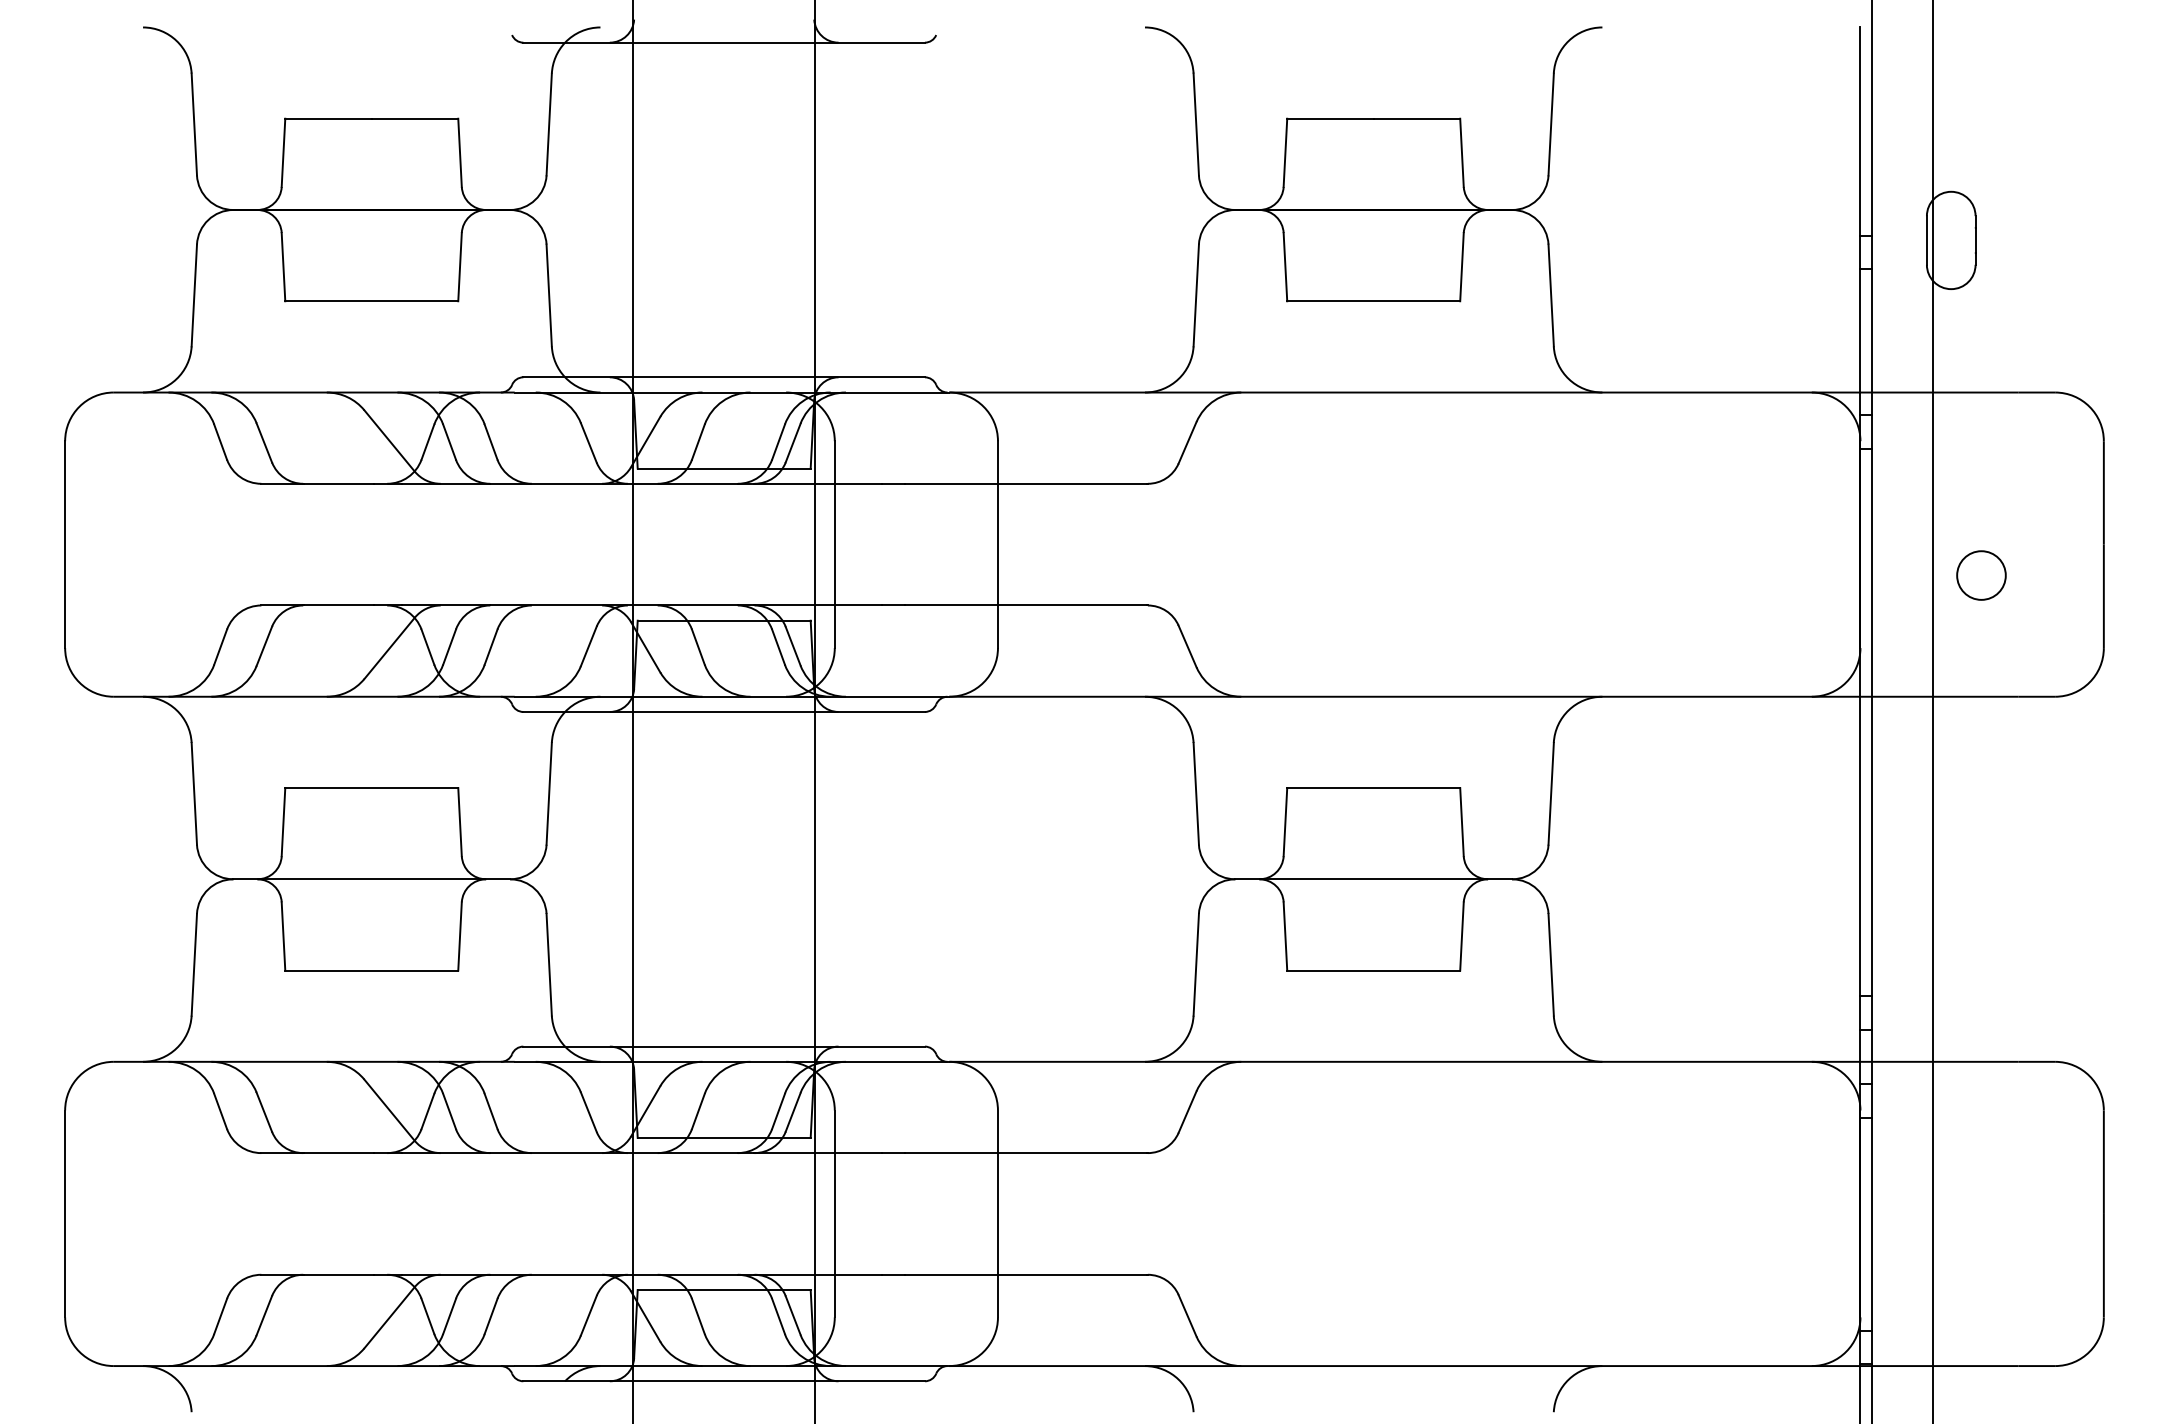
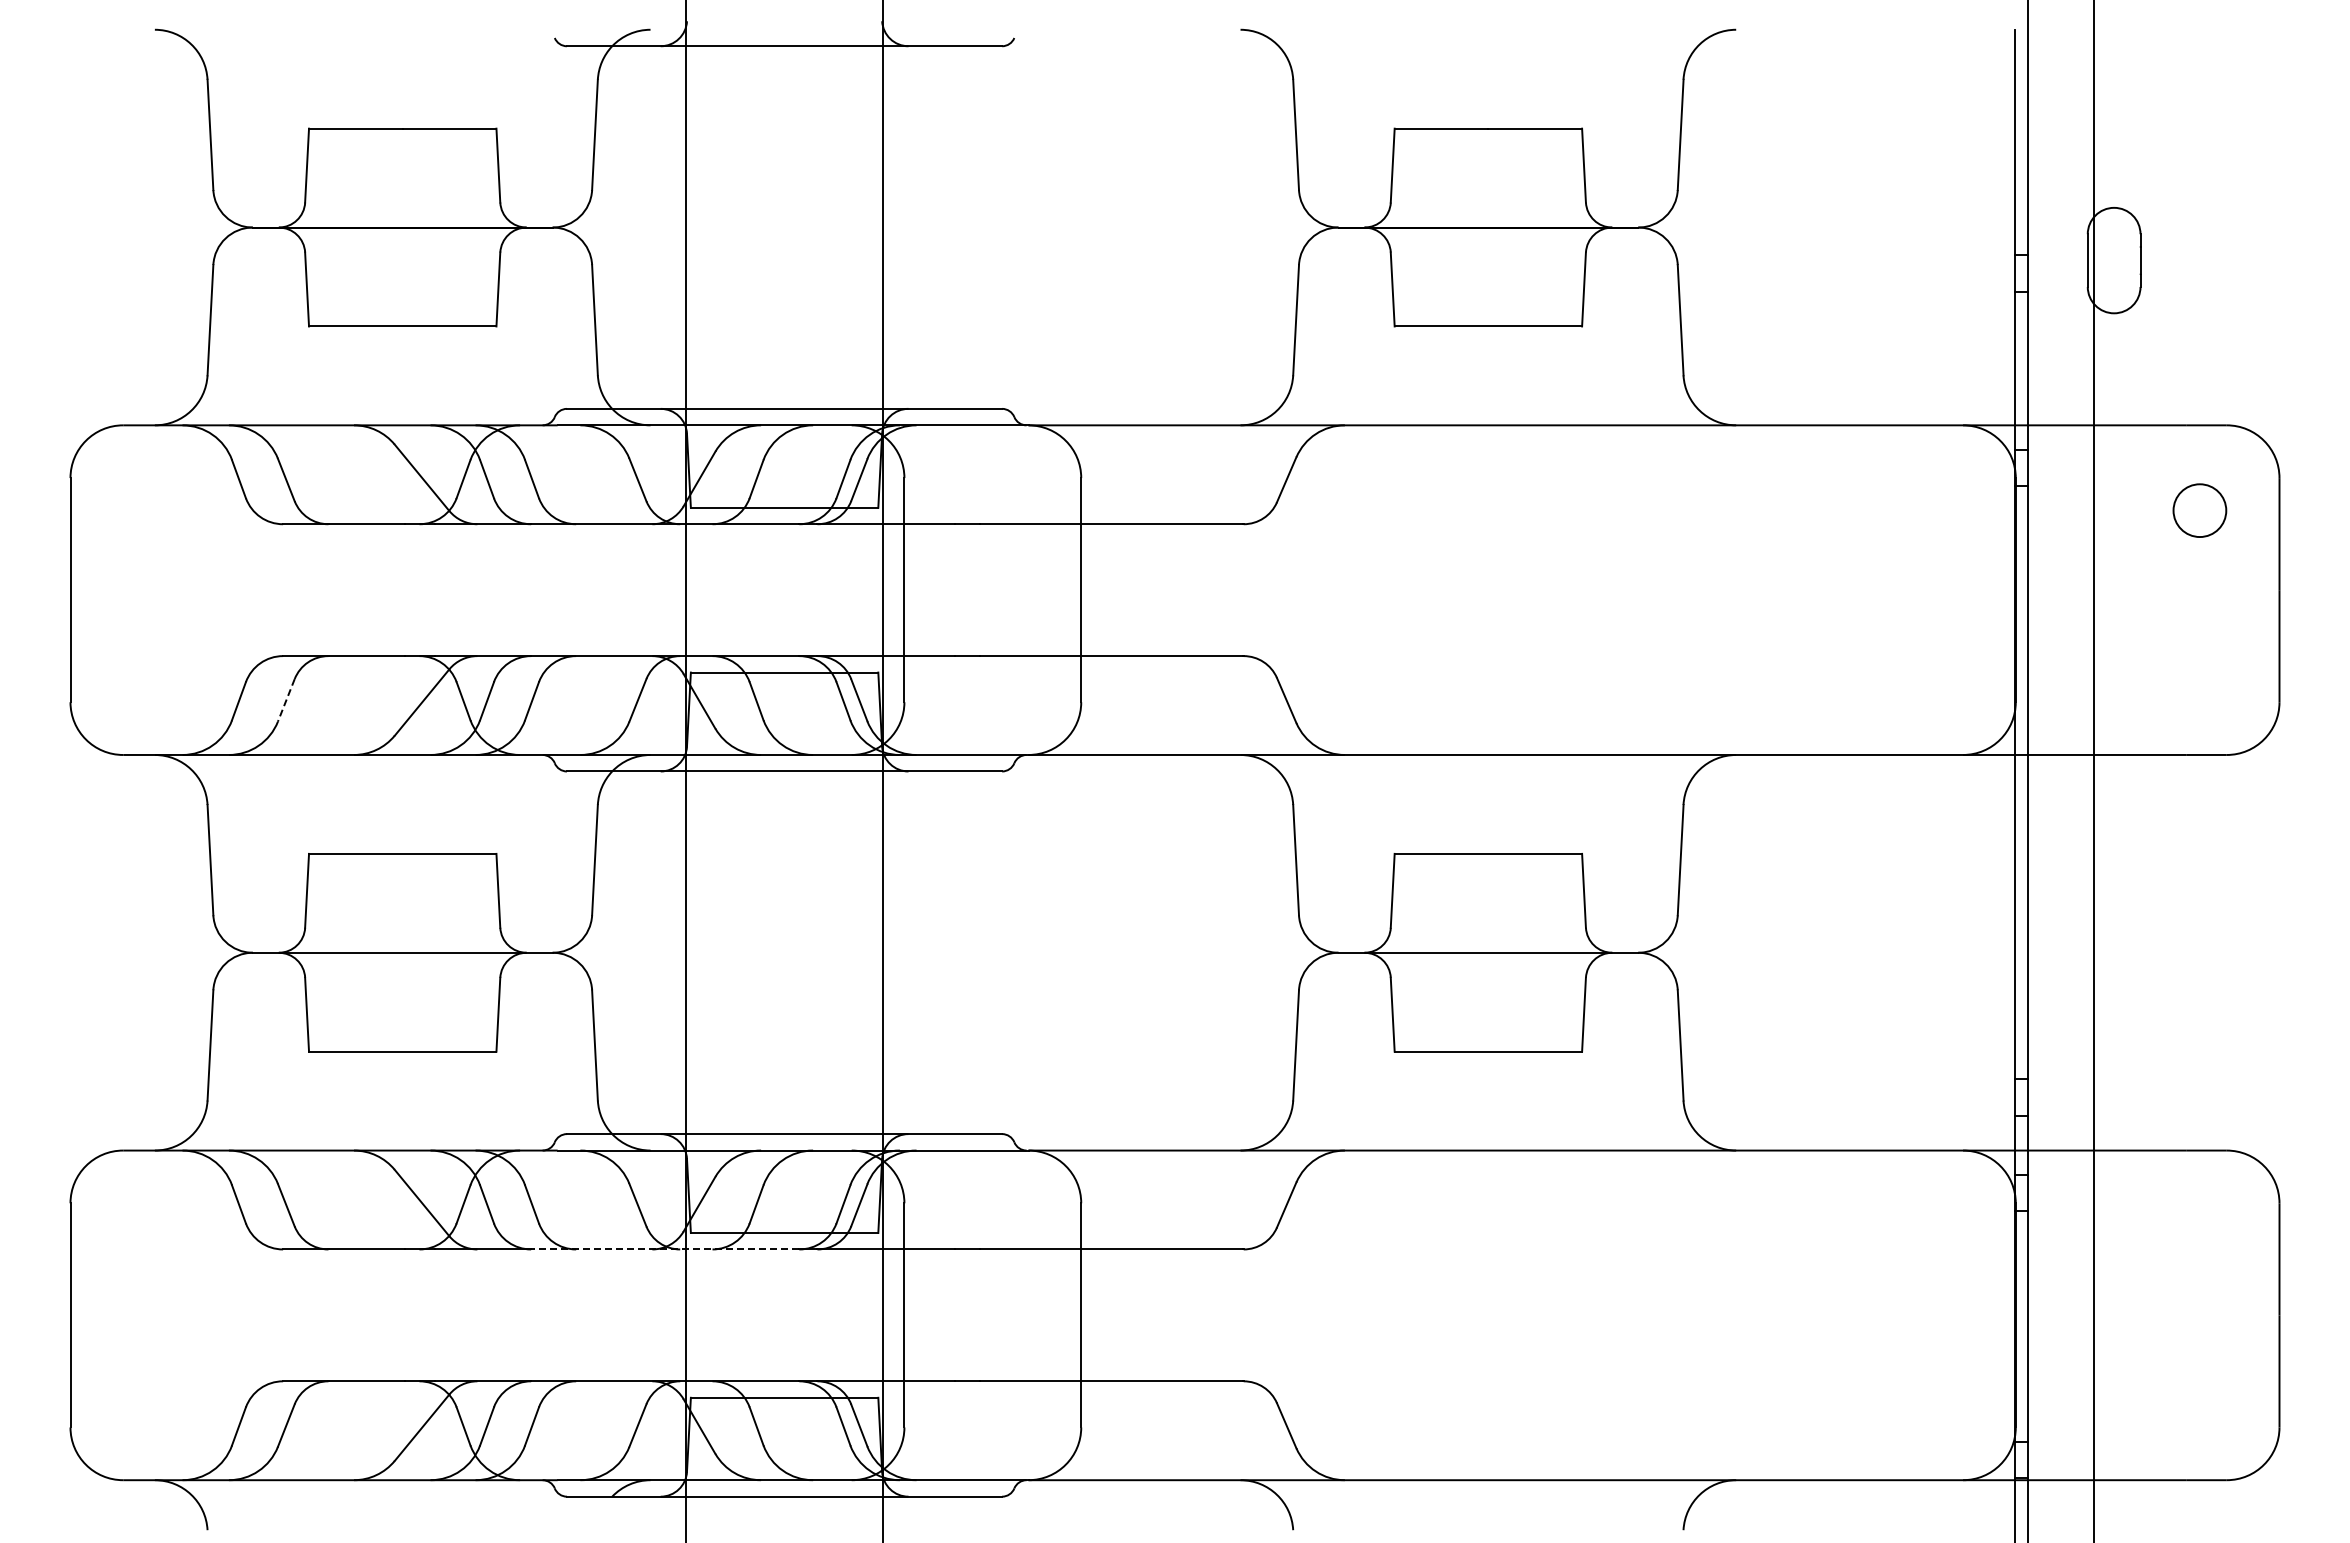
circle: (1981, 575) -> (2199, 510), moved
line: (264, 646) -> (286, 700), solid -> dashed
line: (613, 1153) -> (664, 1249), solid -> dashed

